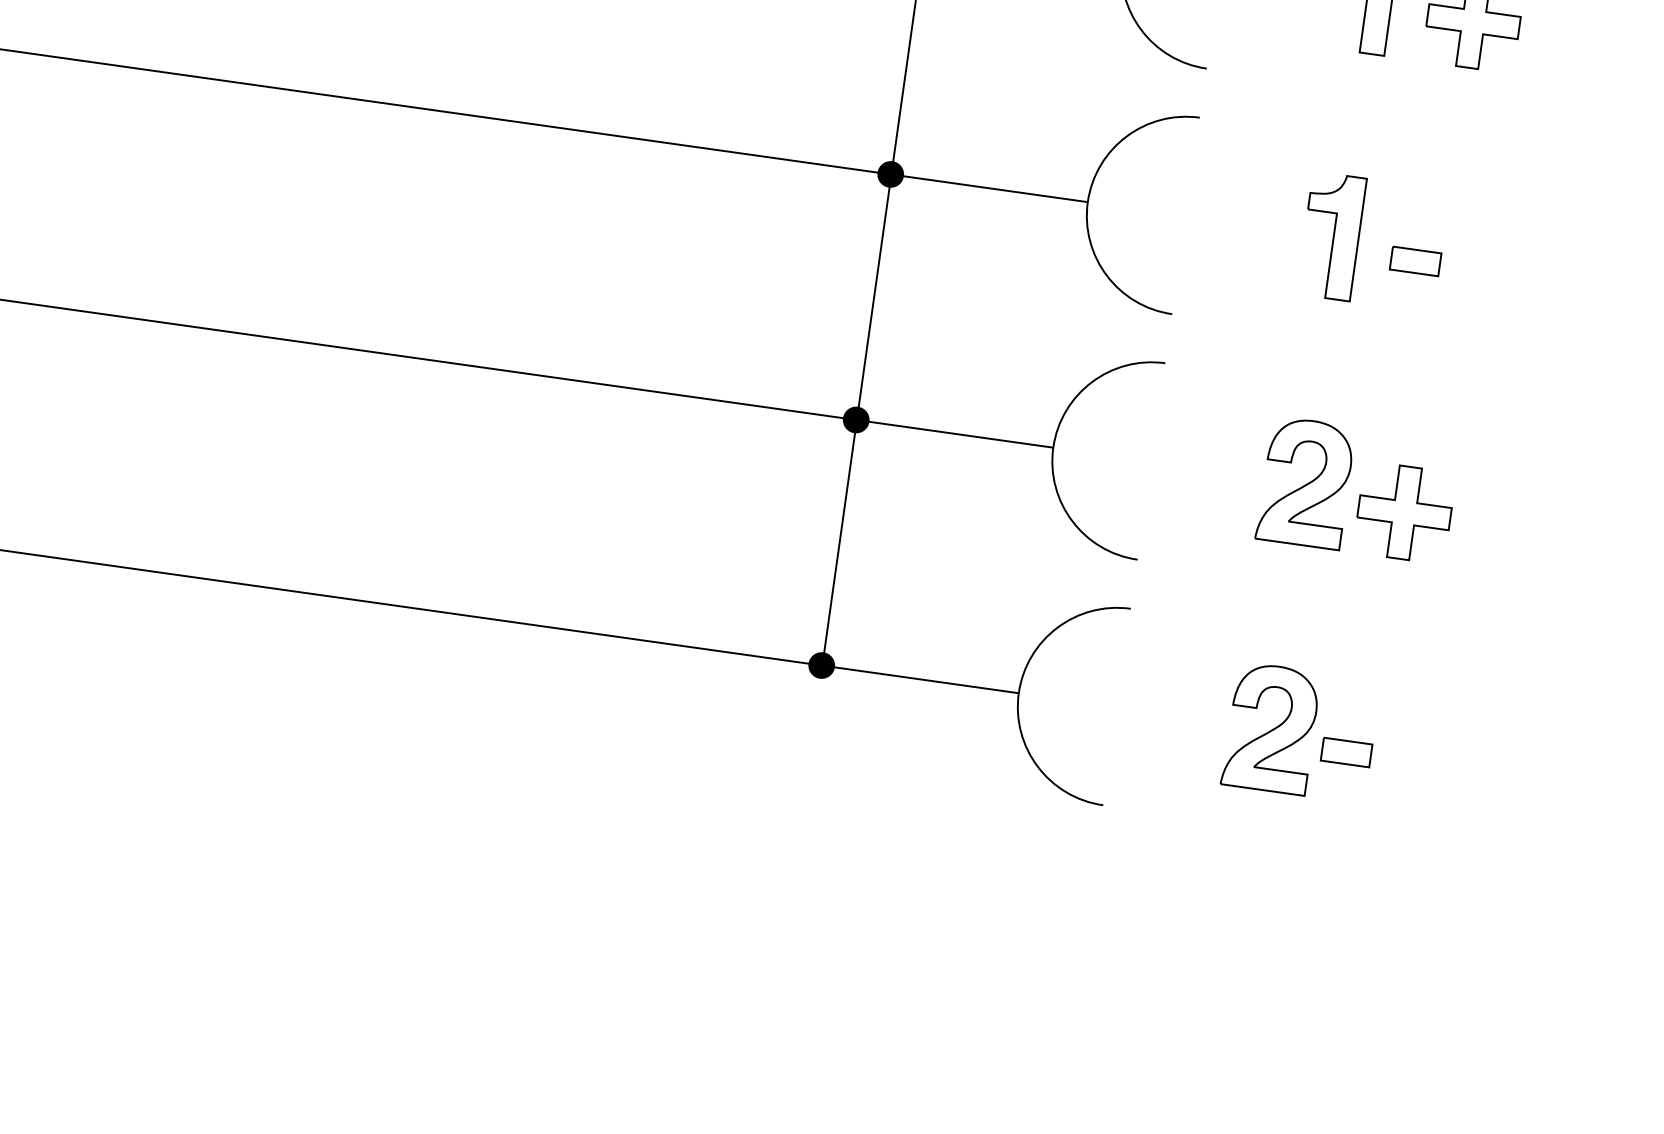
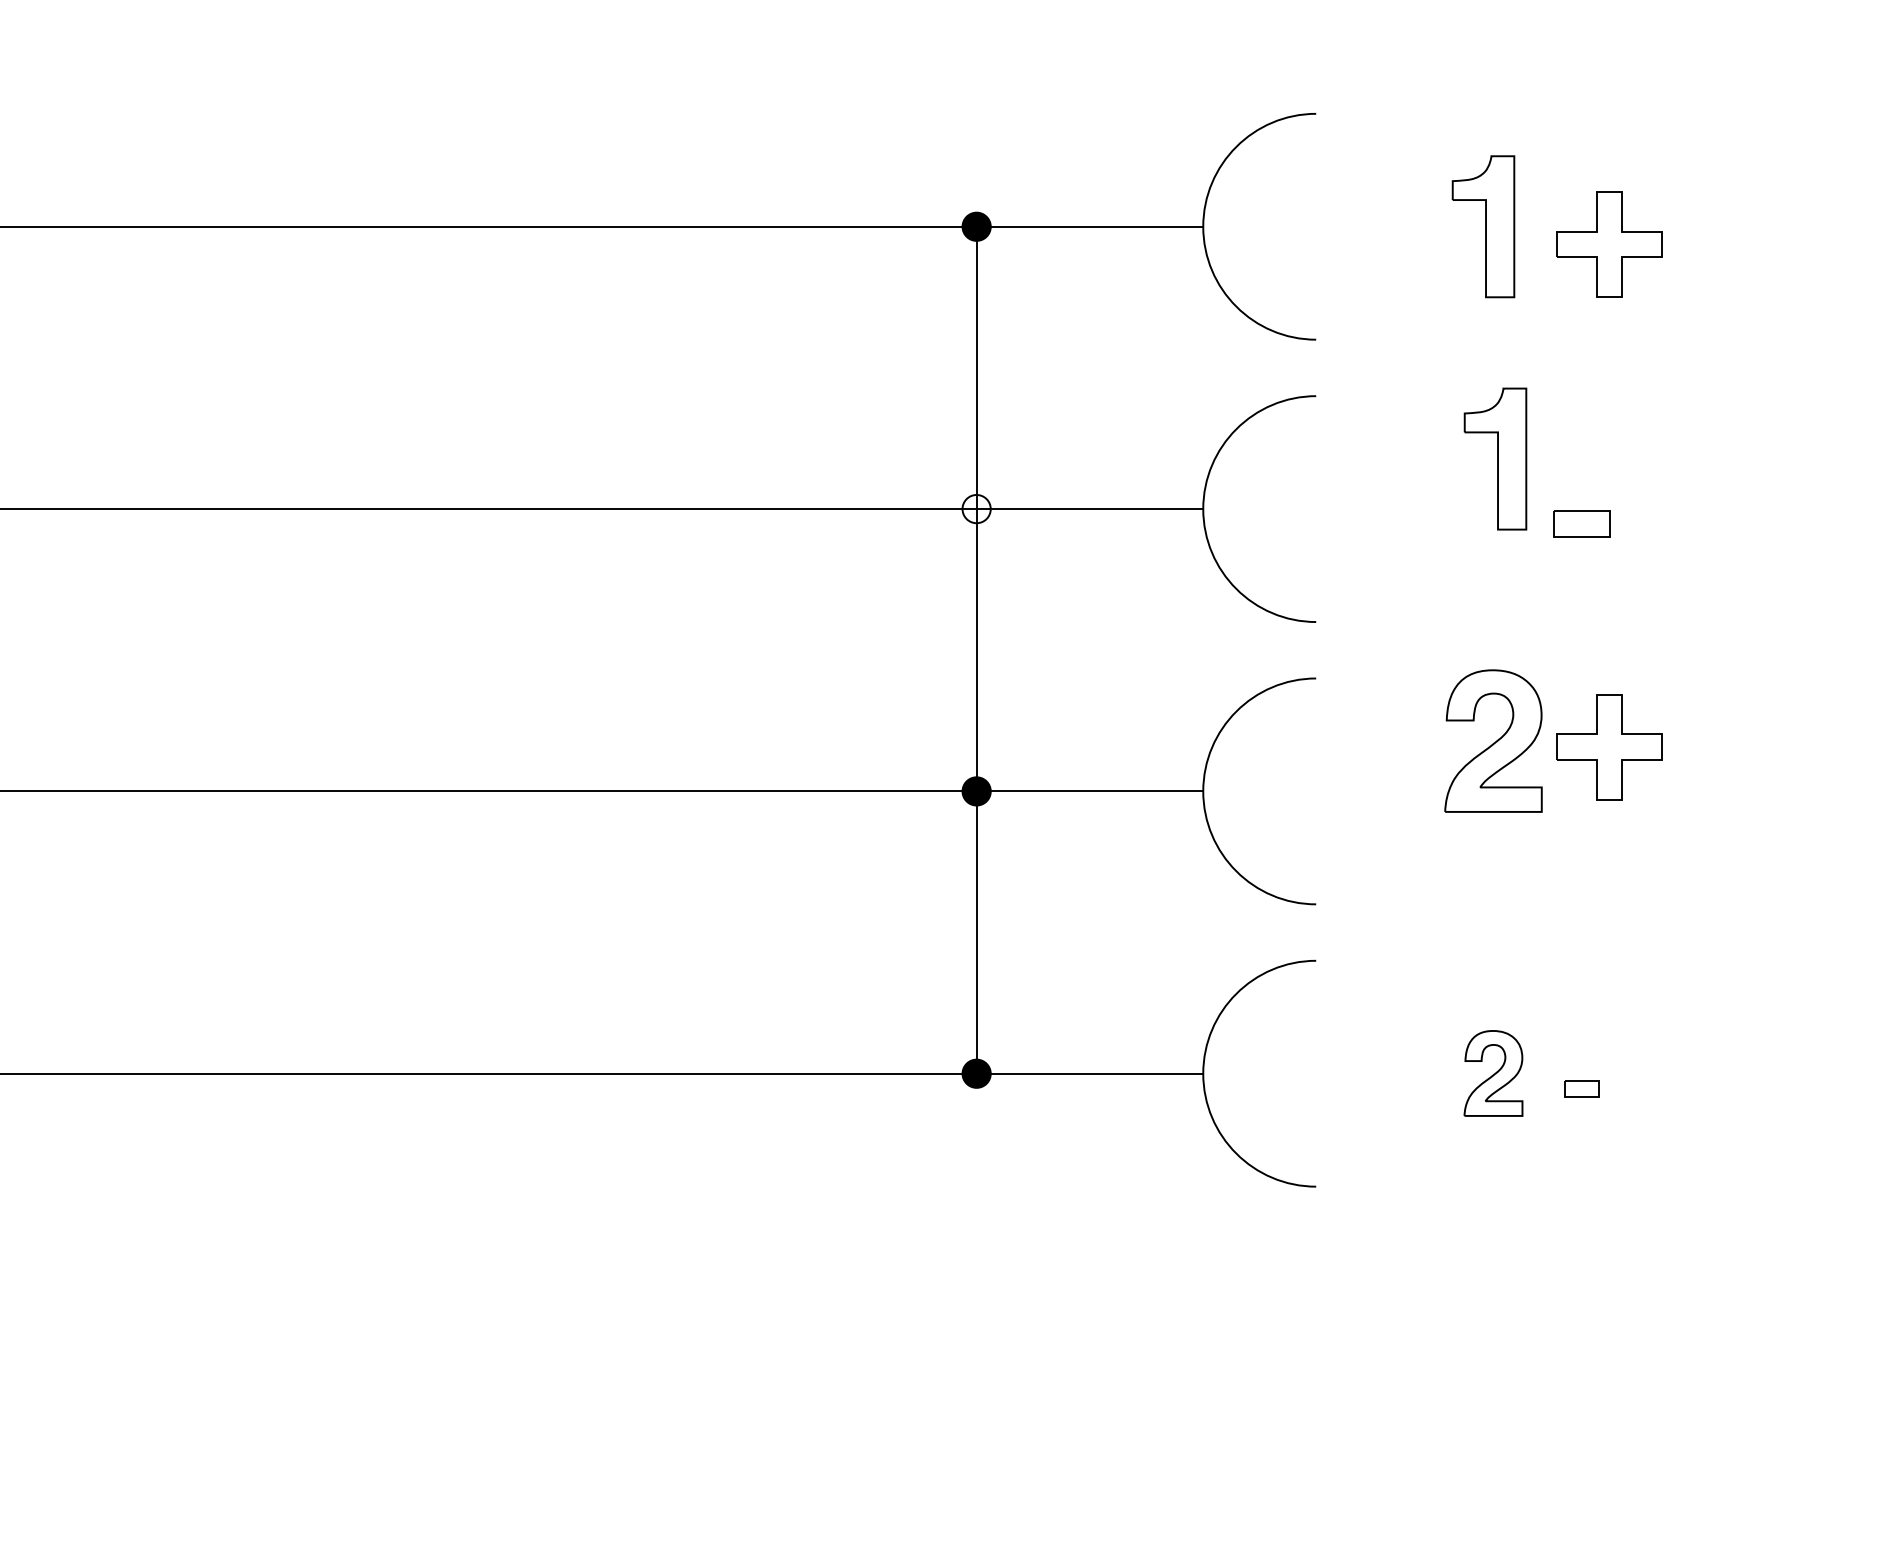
fill: (890, 173) -> (976, 508), removed
part: (1331, 235) -> (1495, 458), moved
part: (1305, 482) -> (1493, 740), moved
part: (1404, 513) -> (1609, 747), moved
part: (1271, 728) -> (1493, 1073), size x0.6
part: (1345, 752) -> (1581, 1088), size x0.6

